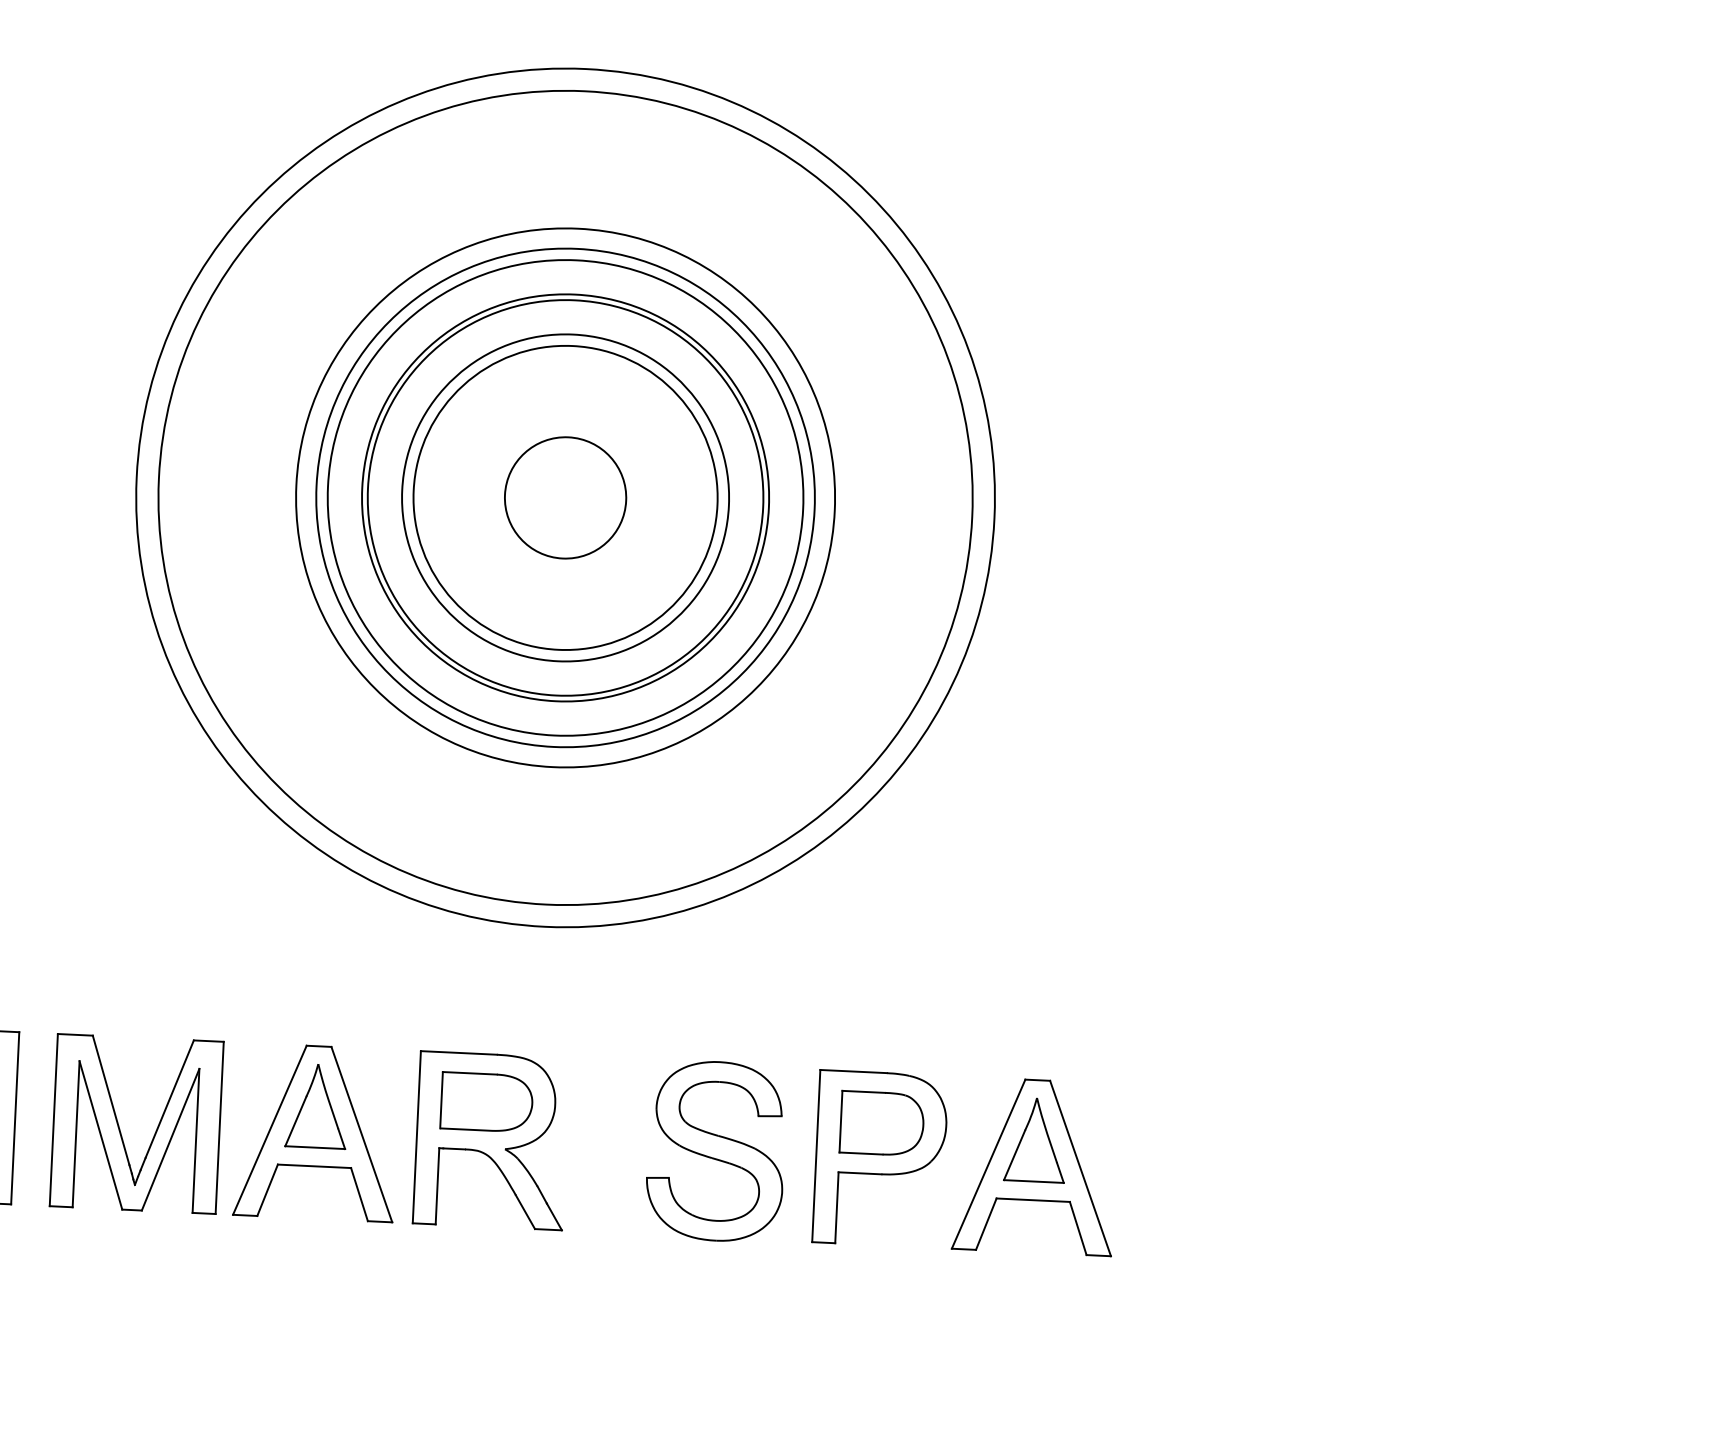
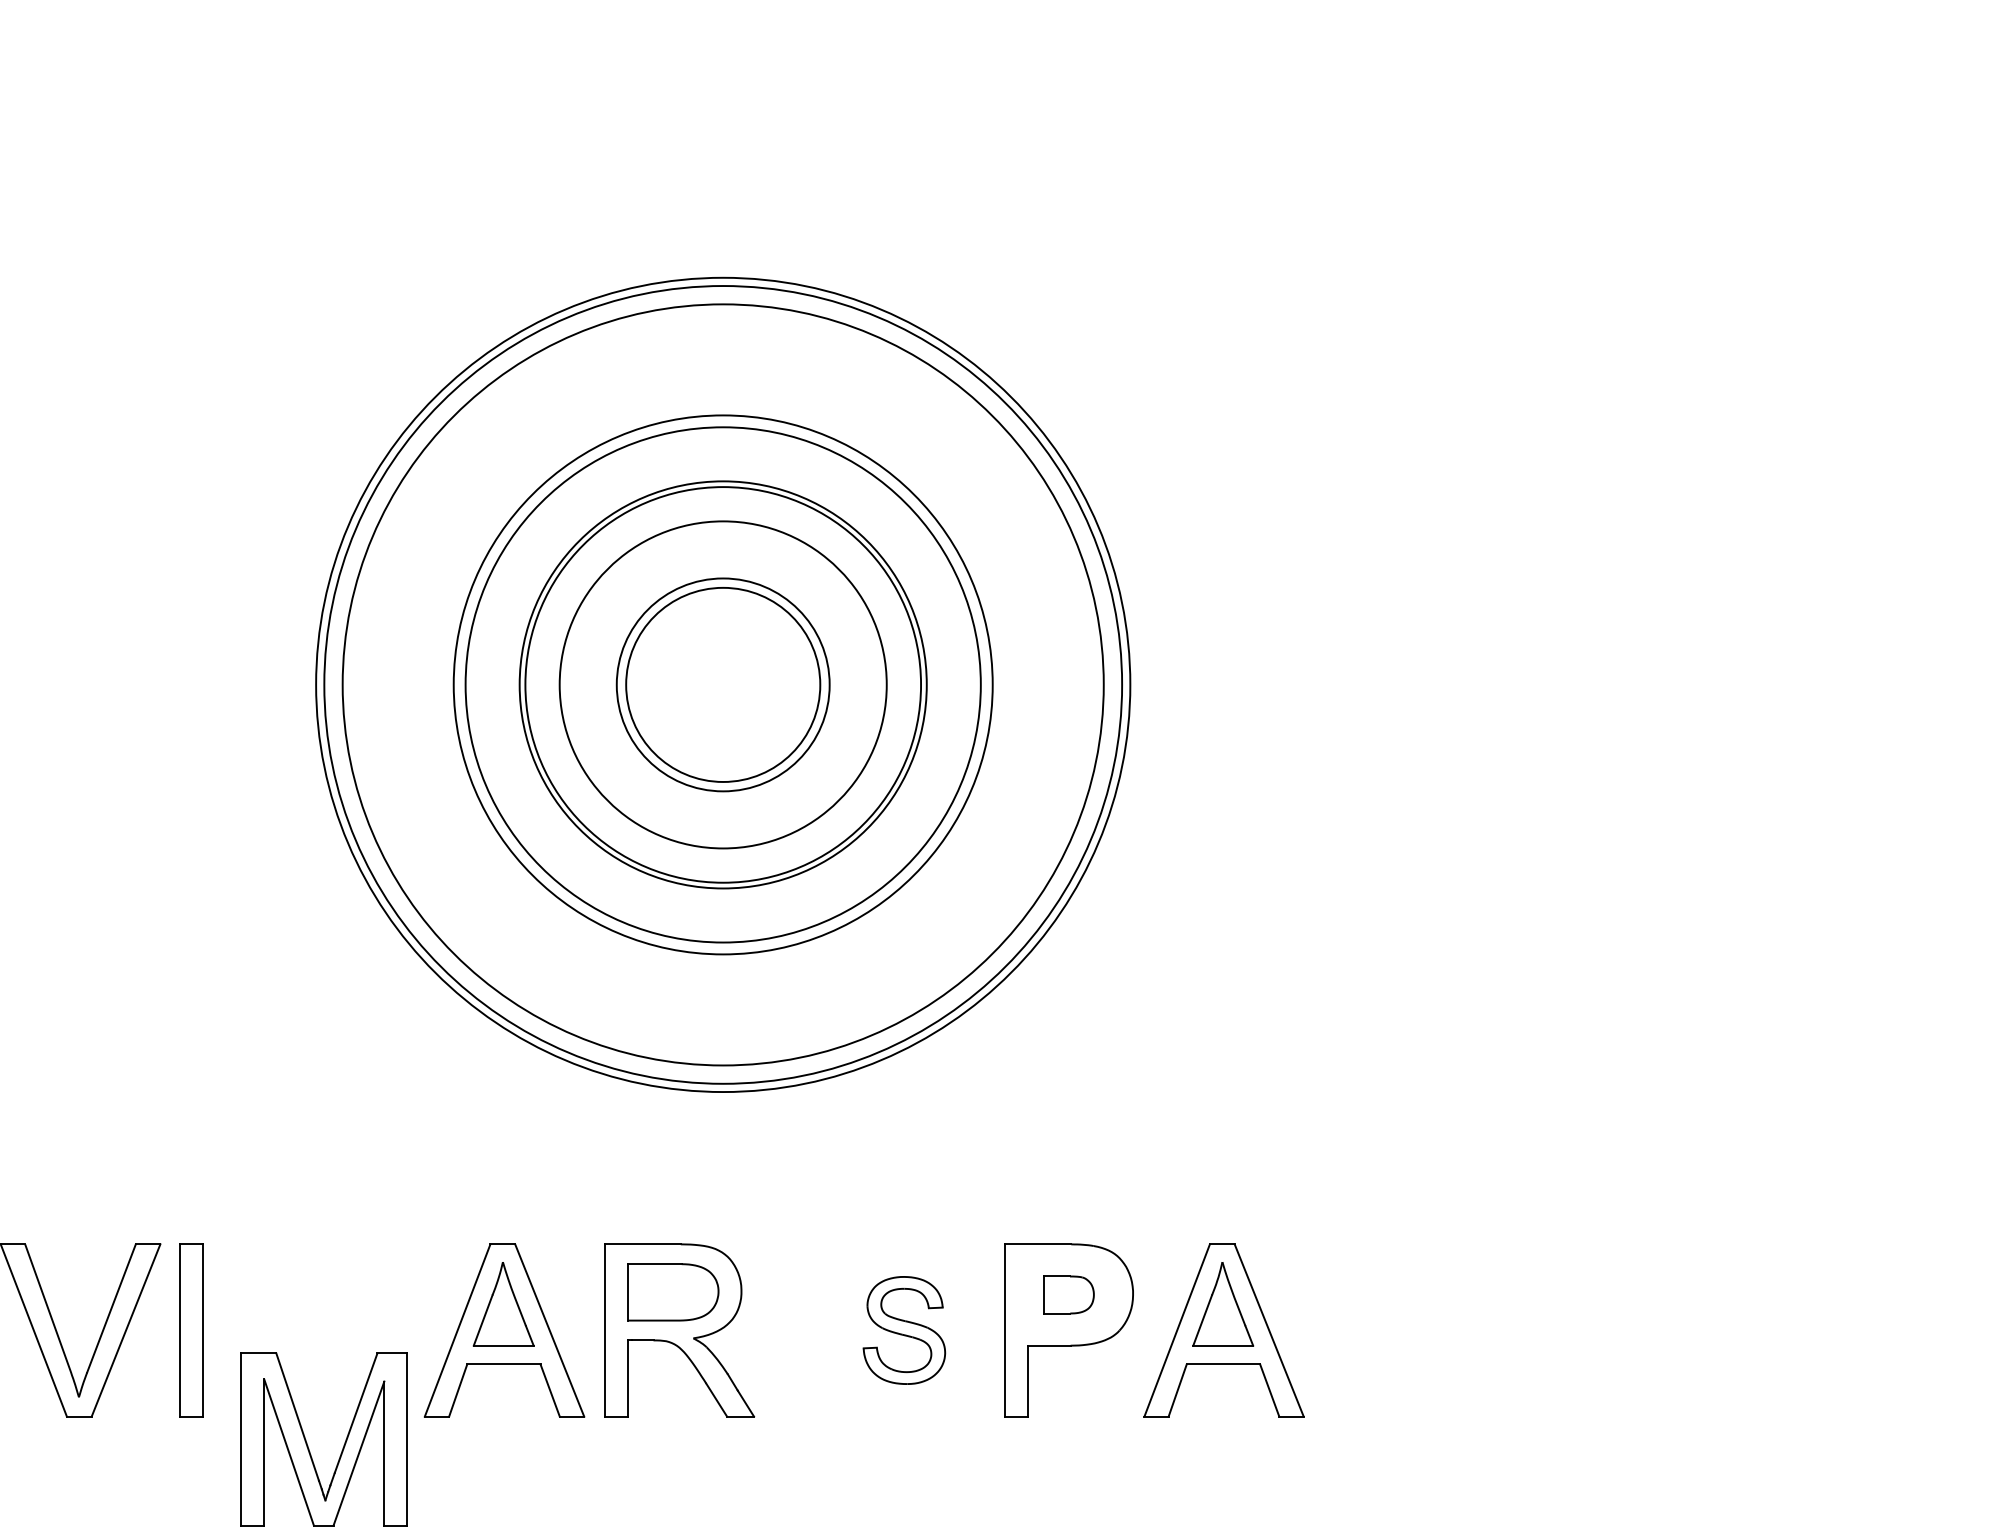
circle: (564, 497) -> (722, 684), size x0.6
circle: (564, 497) -> (722, 684), size x1.6
circle: (564, 497) -> (722, 684), size x1.6
circle: (565, 497) -> (723, 684), size x0.7
circle: (565, 497) -> (723, 684), size x1.6
part: (882, 1123) -> (1069, 1294), size x0.6
part: (120, 1129) -> (308, 1445), moved
part: (716, 1151) -> (904, 1330), size x0.6

